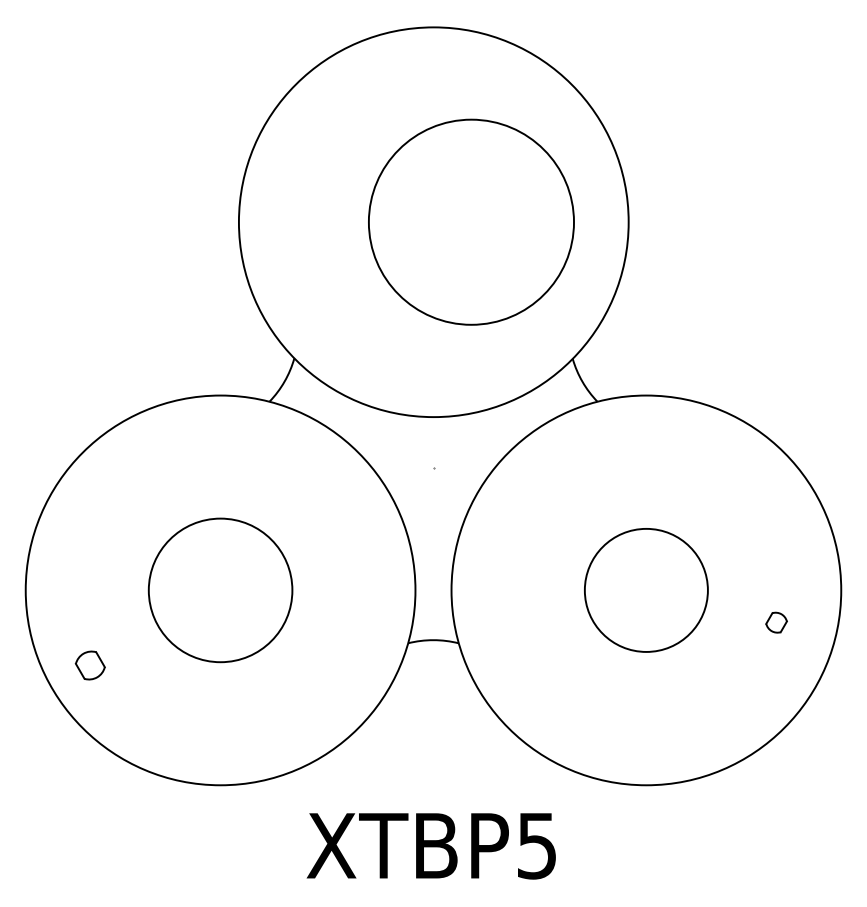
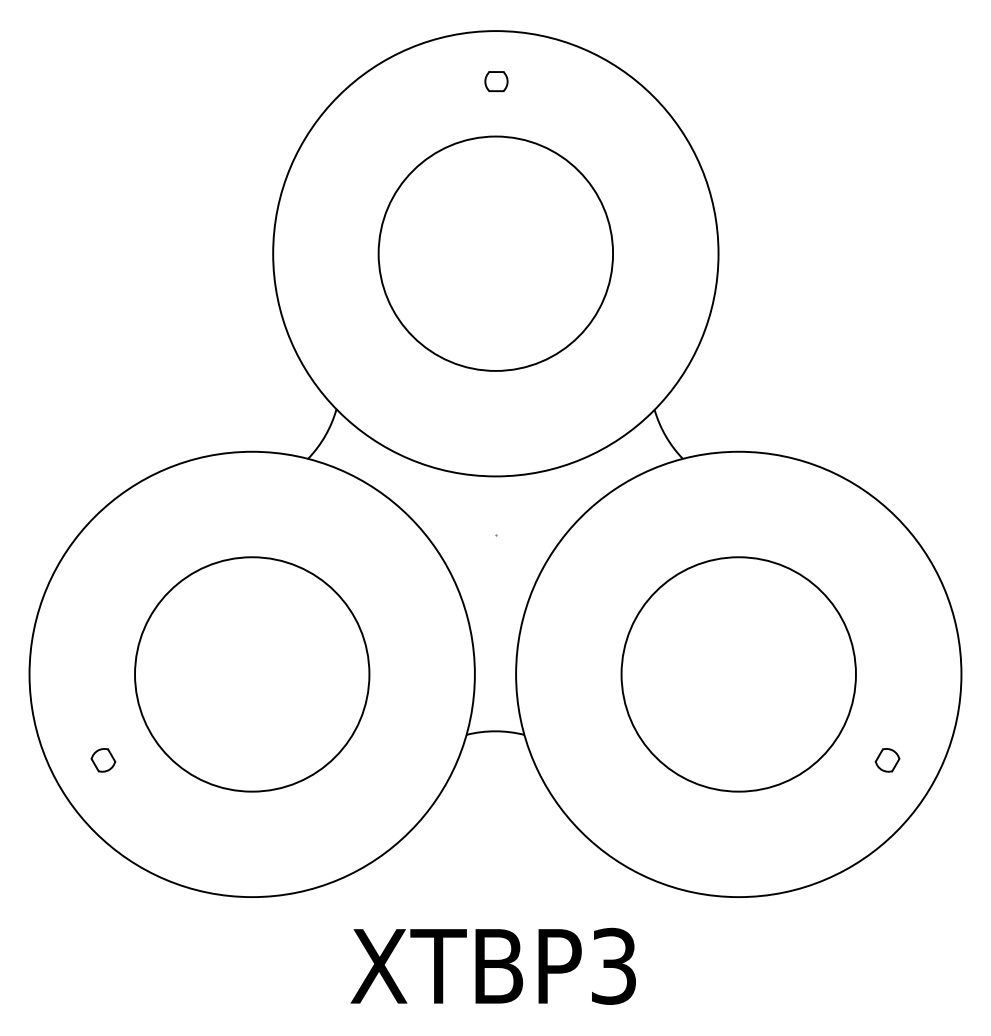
part: (434, 71) -> (496, 81), added
circle: (471, 222) -> (495, 253), moved
circle: (220, 590) -> (252, 674), size x1.43
circle: (646, 590) -> (738, 674), size x1.67
part: (776, 622) -> (887, 760), moved
part: (90, 665) -> (103, 760), size x0.71
text: (536, 845) -> (613, 965), XTBP5 -> XTBP3

